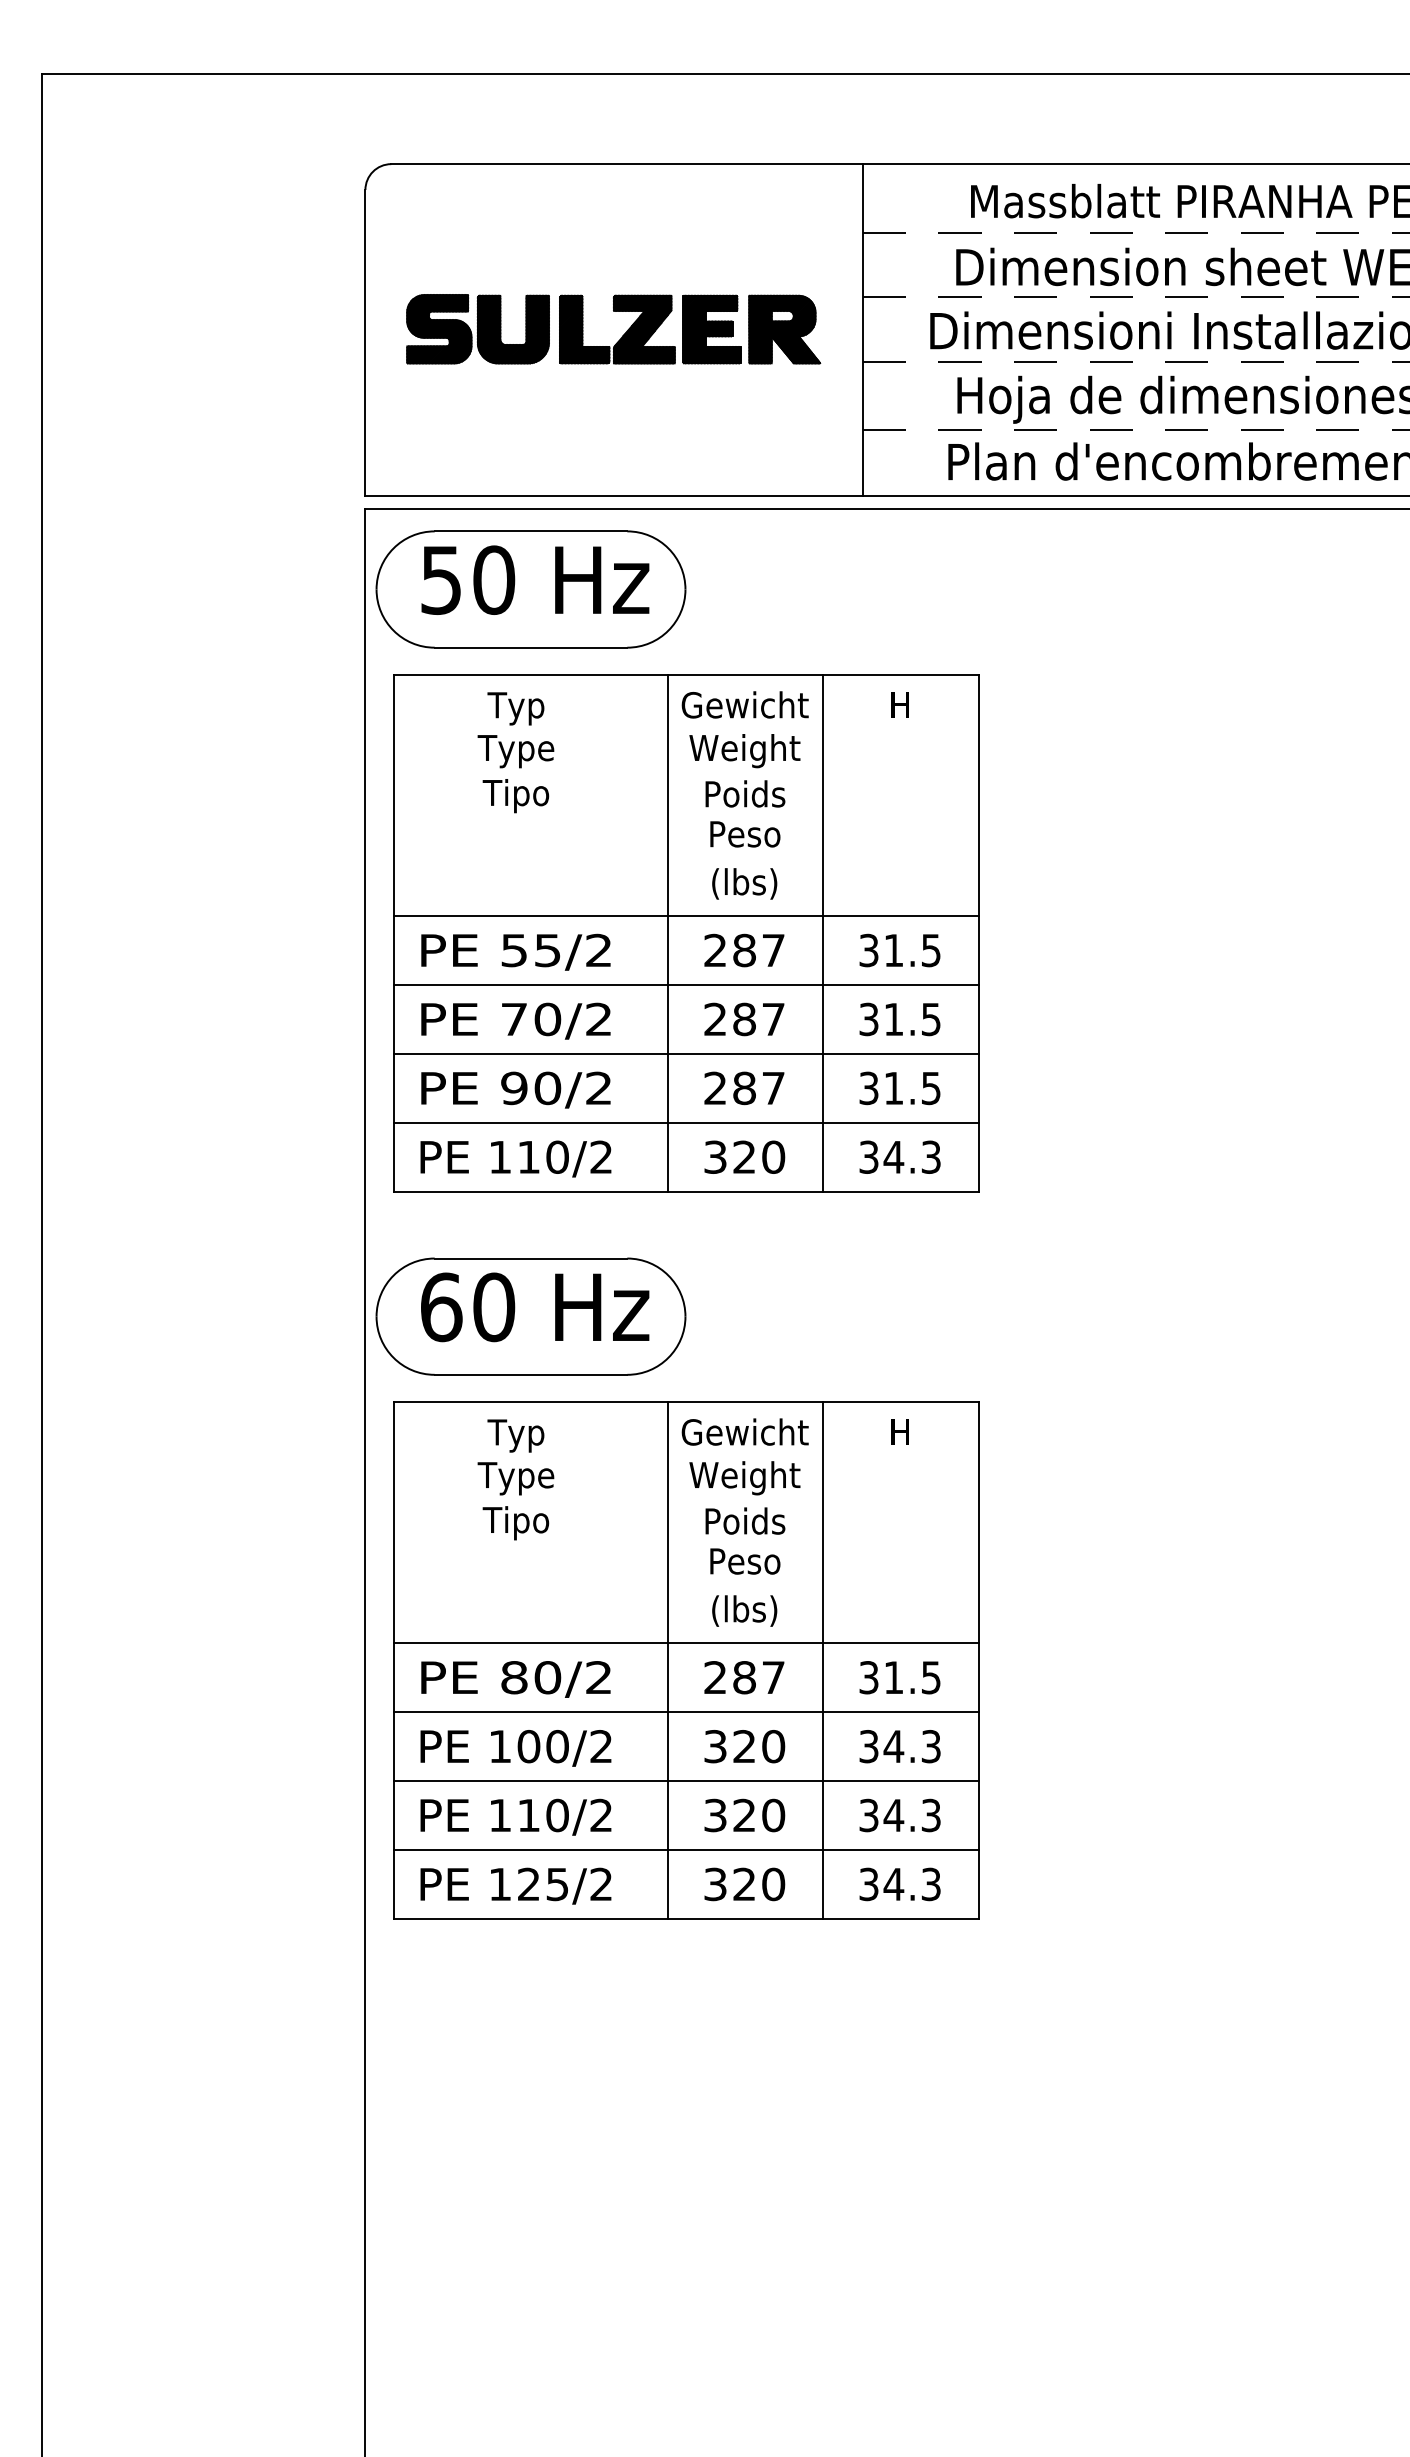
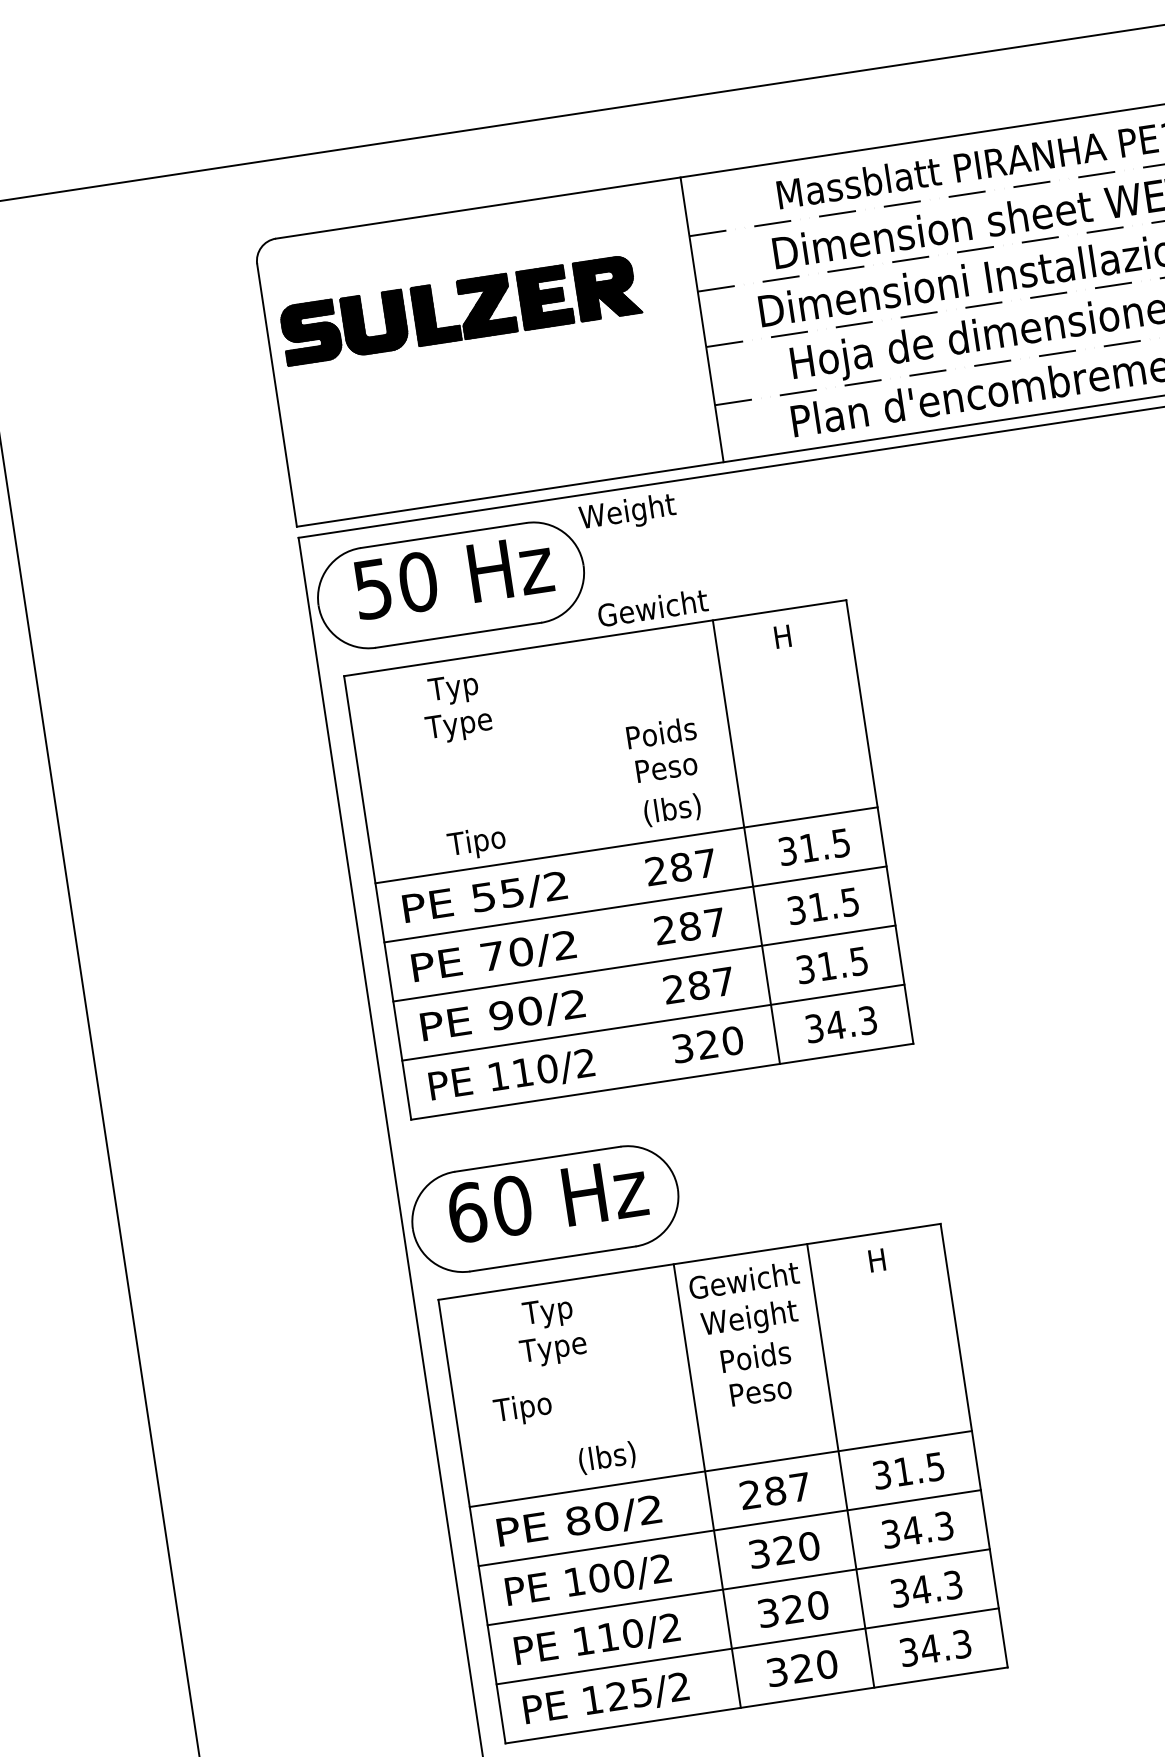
part: (621, 336) -> (468, 315), moved
text: (744, 704) -> (652, 607), moved
text: (744, 751) -> (627, 513), moved
text: (515, 796) -> (476, 843), moved
line: (667, 932) -> (612, 861), removed
text: (515, 1523) -> (522, 1409), moved
text: (744, 1610) -> (607, 1457), moved

